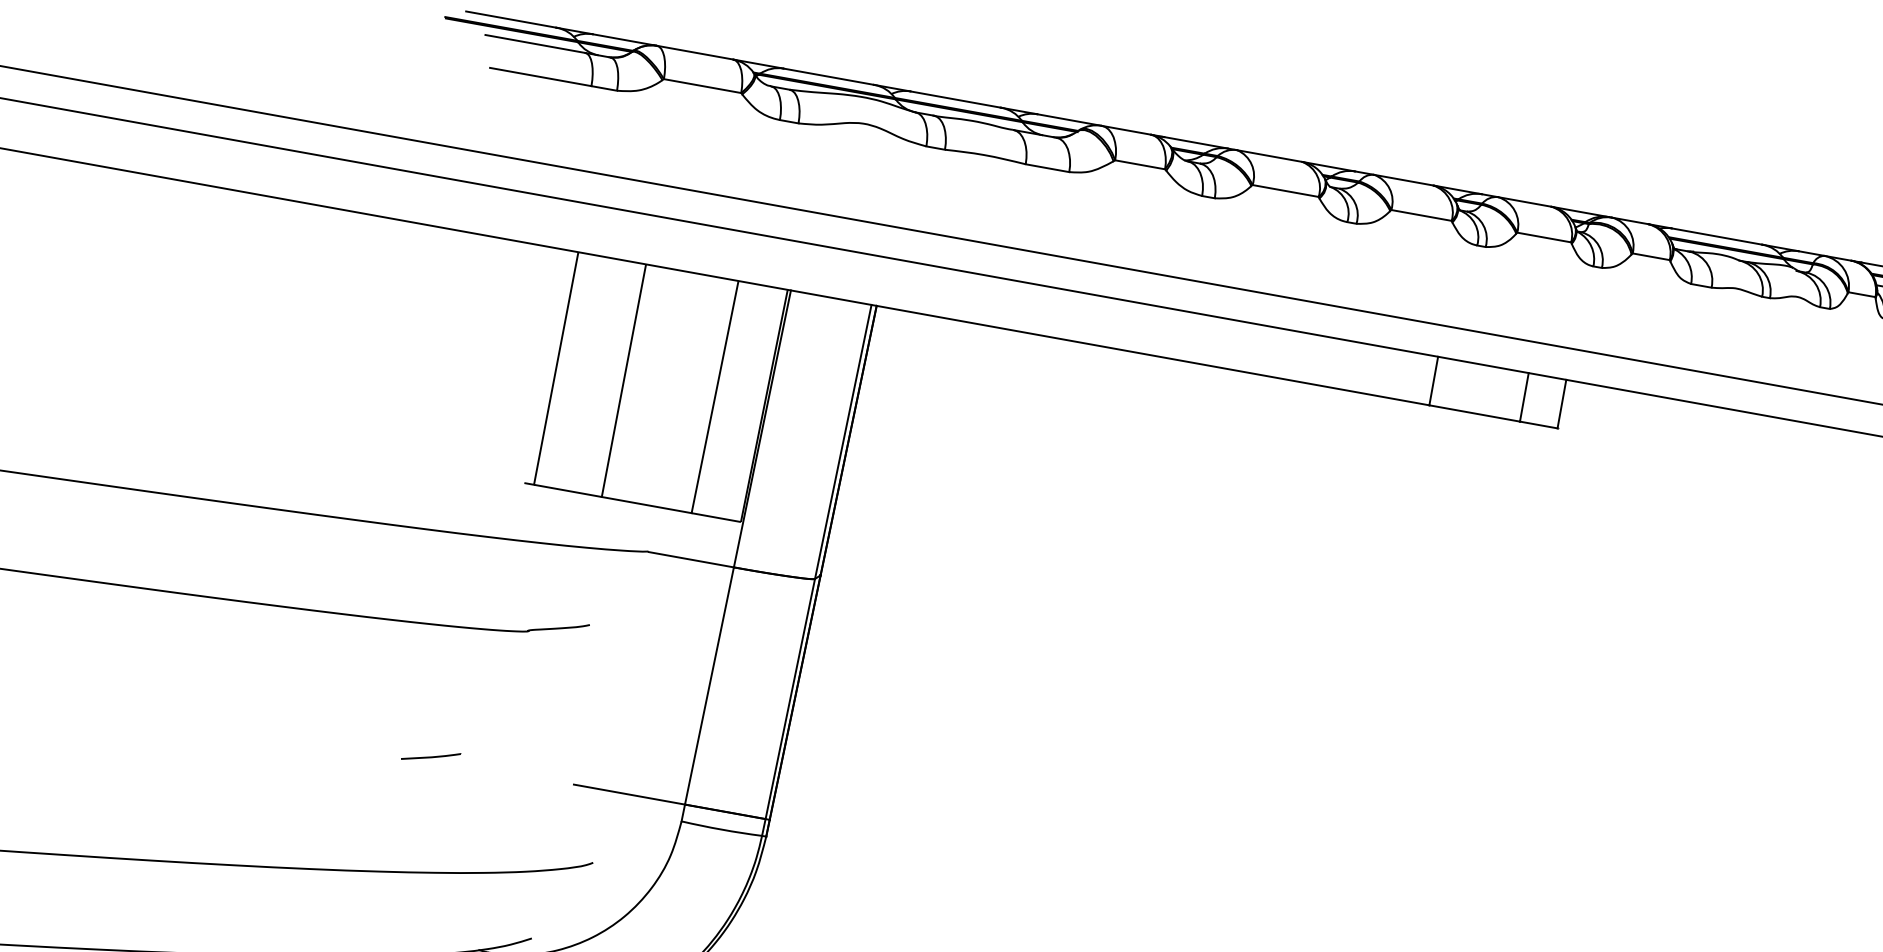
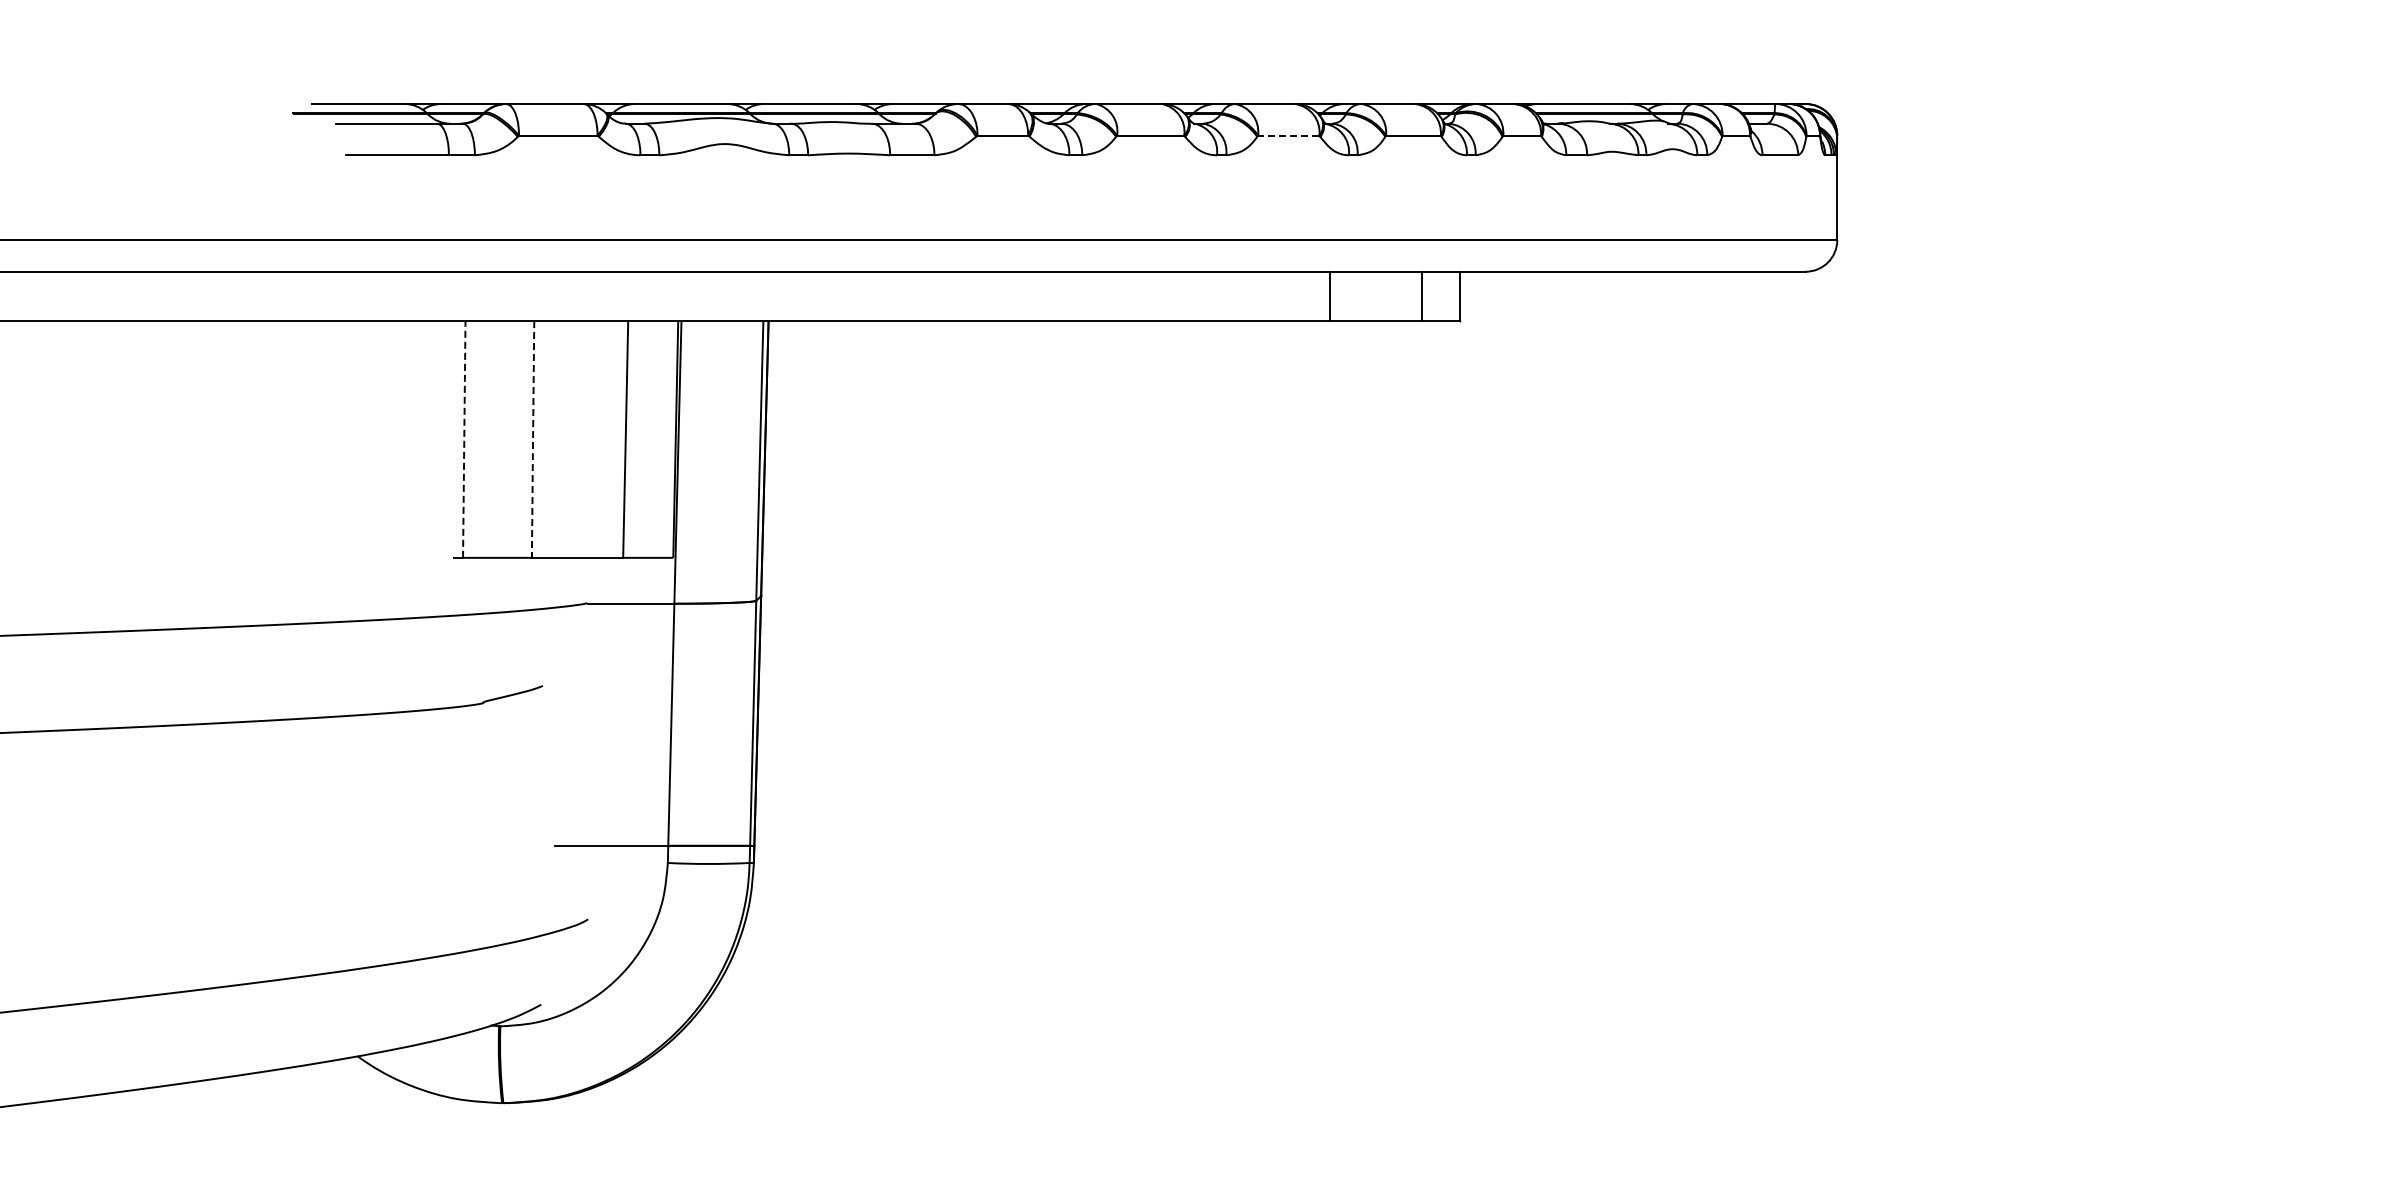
line: (1421, 215) -> (1288, 135), solid -> dashed
line: (556, 367) -> (464, 438), solid -> dashed
line: (624, 381) -> (533, 440), solid -> dashed
curve: (430, 756) -> (409, 843), removed

